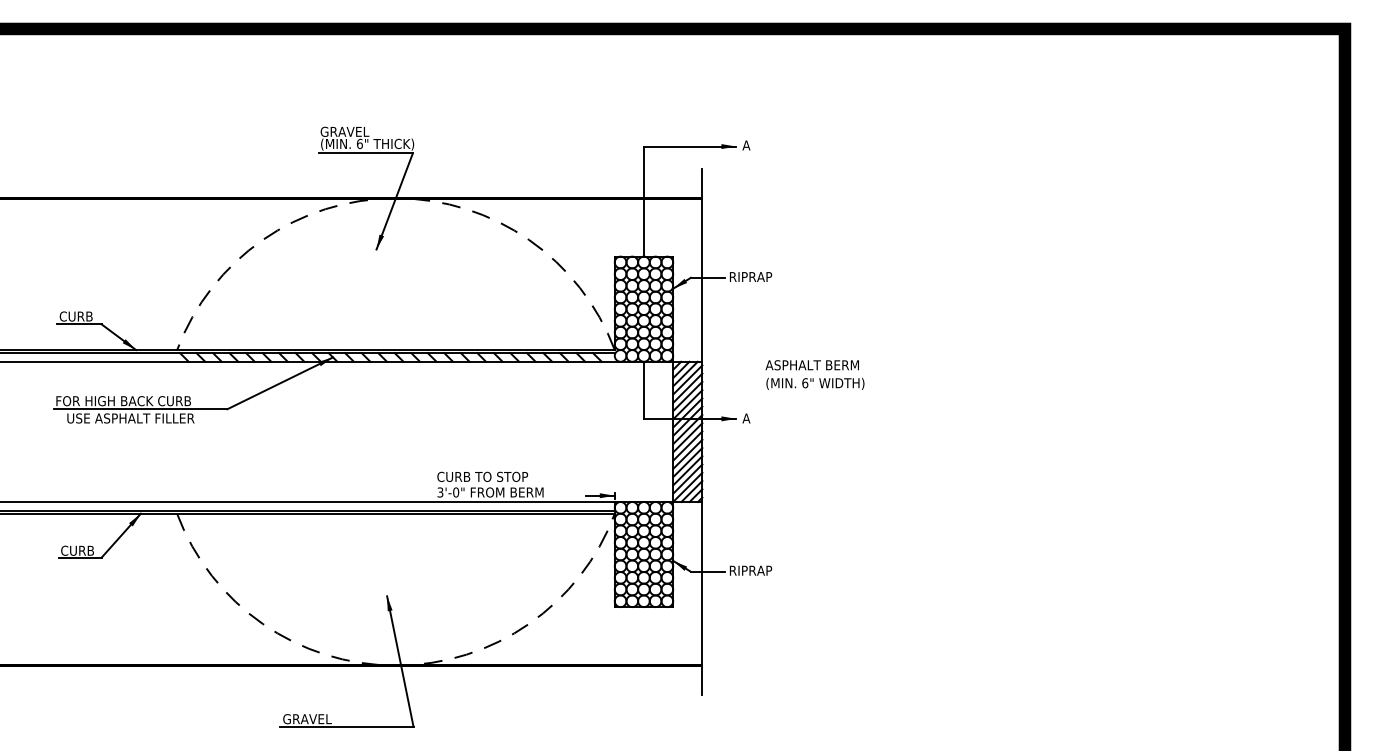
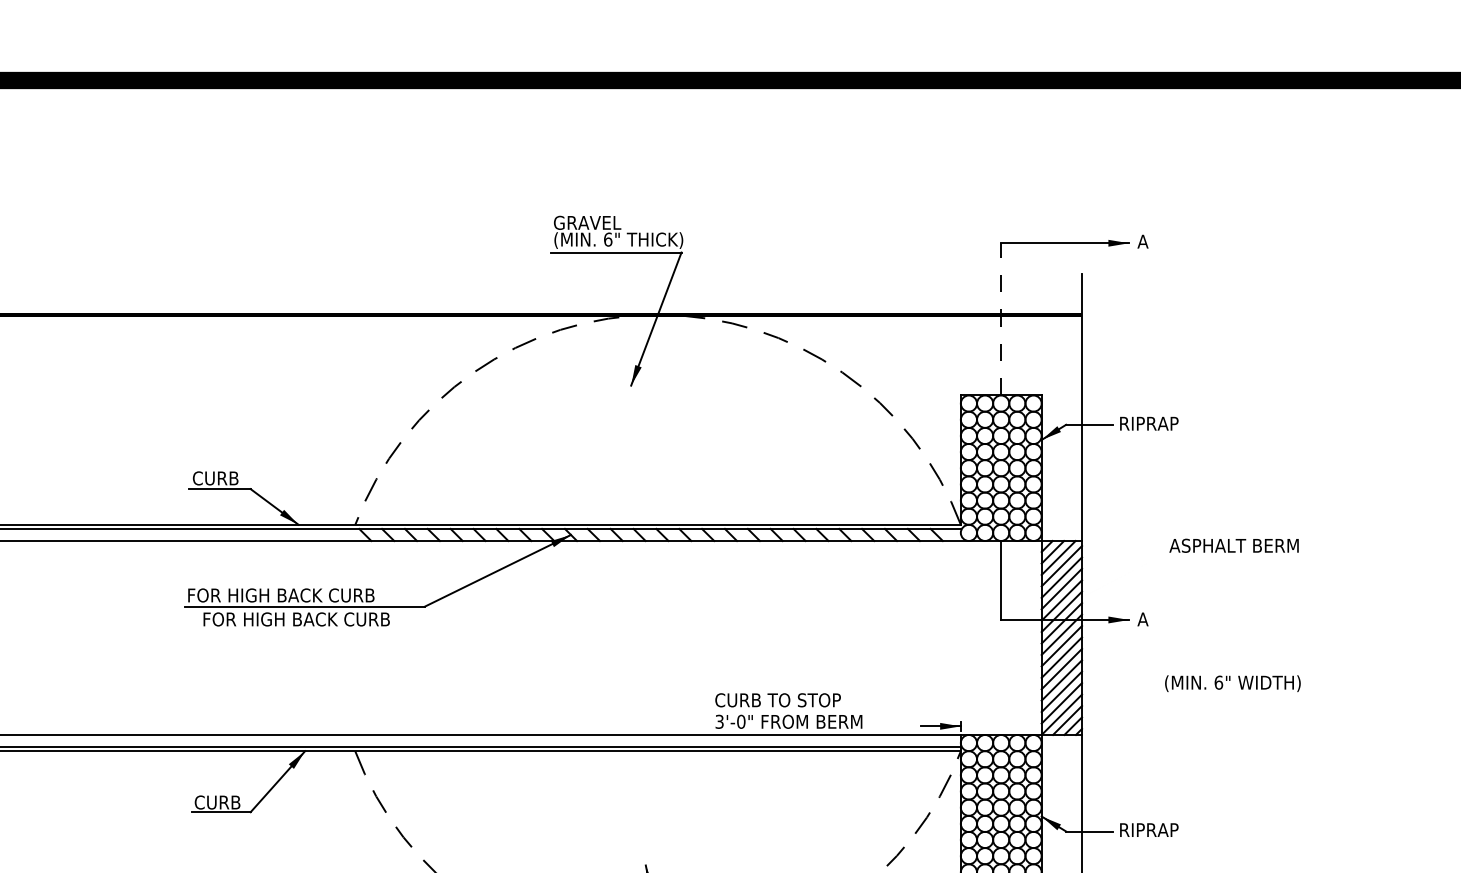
line: (643, 201) -> (1000, 319), solid -> dashed
text: (815, 383) -> (1233, 683), moved
text: (134, 418) -> (296, 619), USE ASPHALT FILLER -> FOR HIGH BACK CURB

